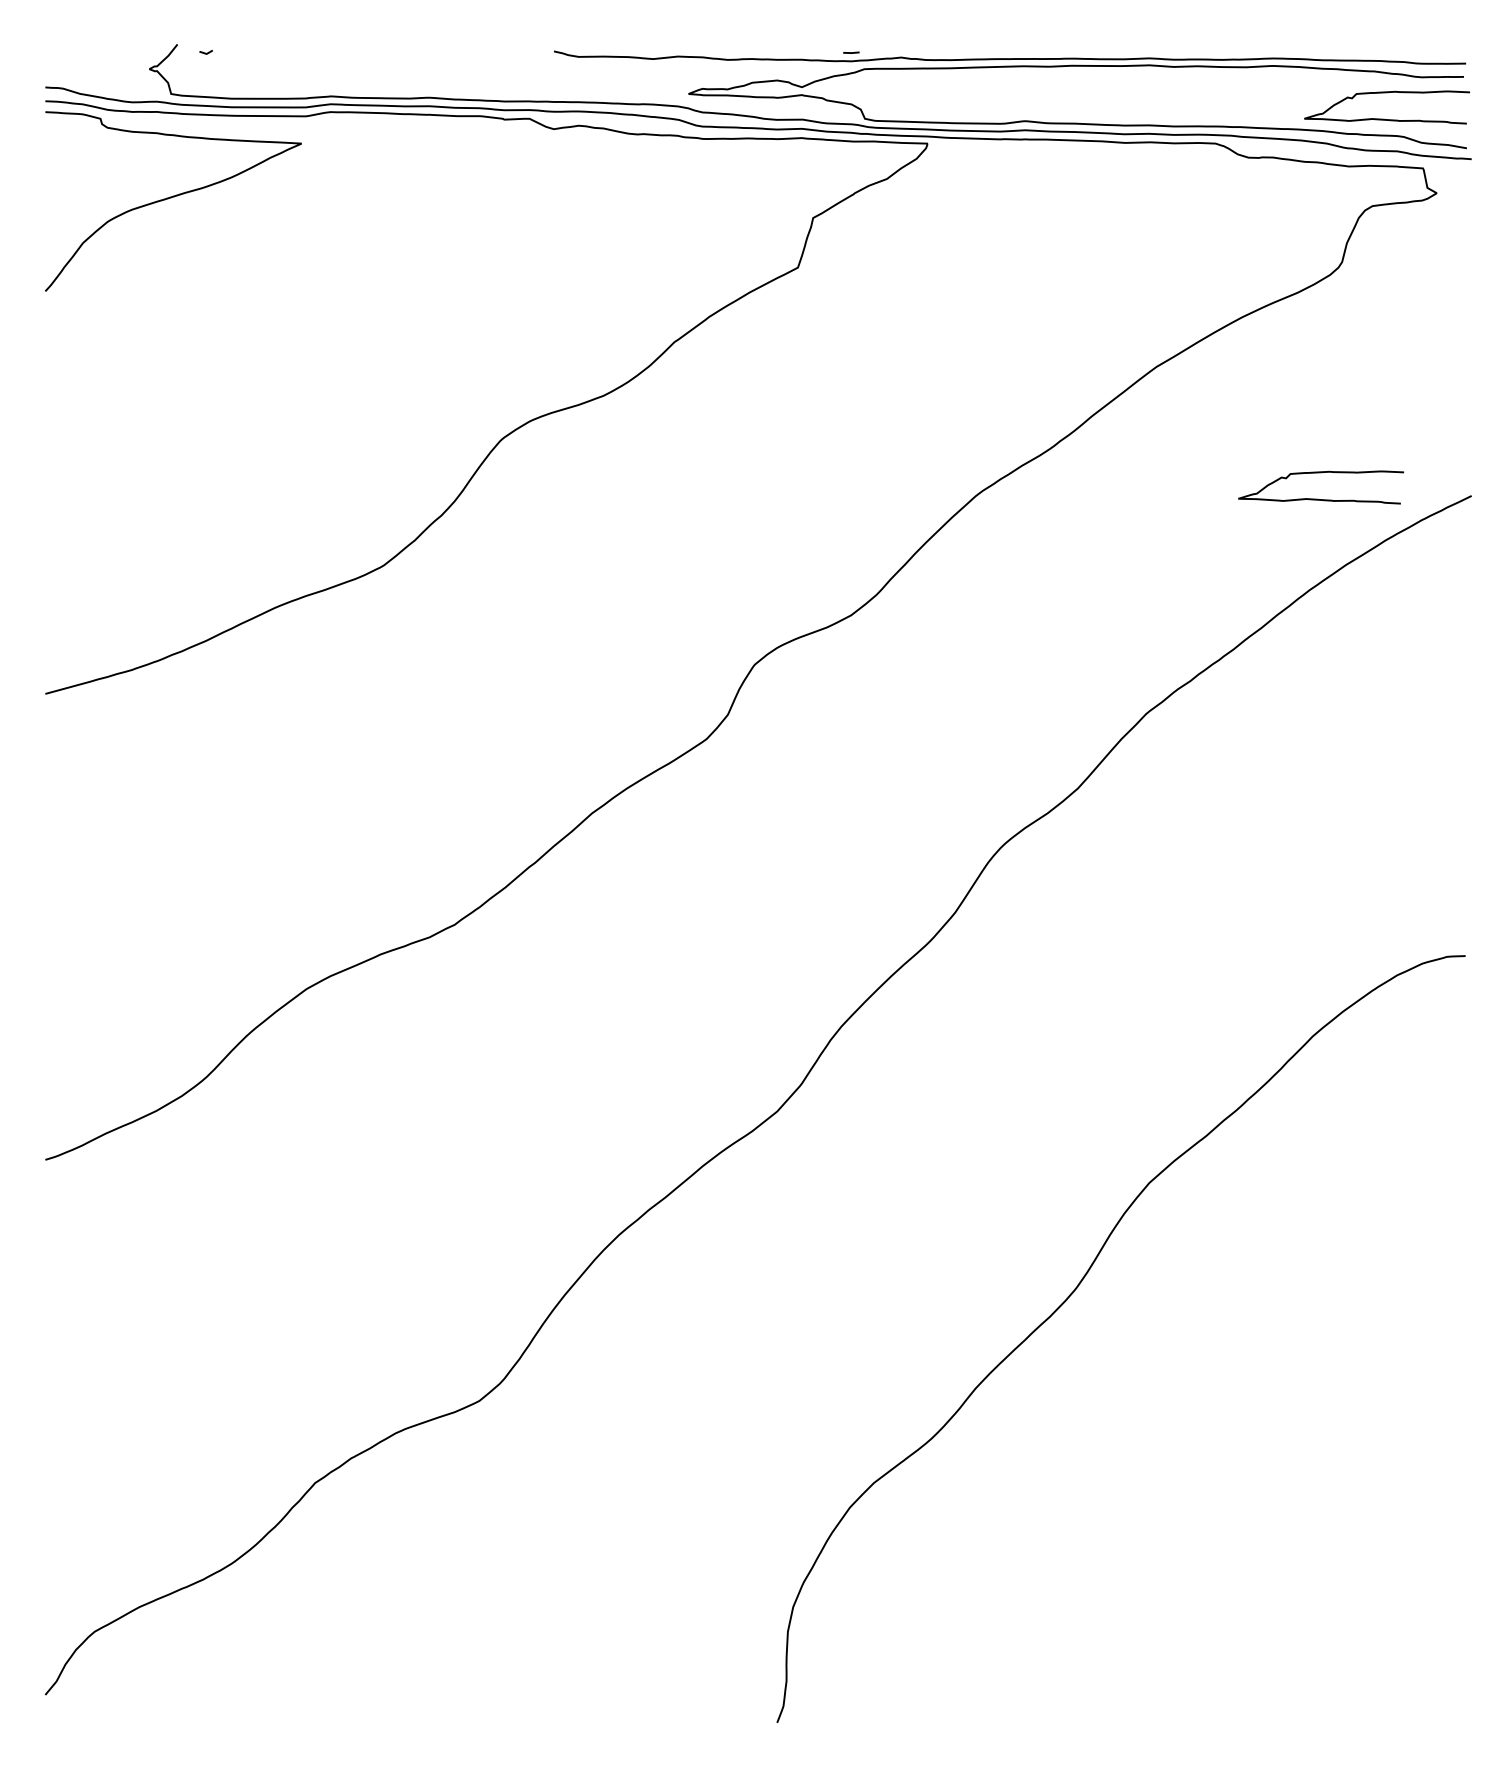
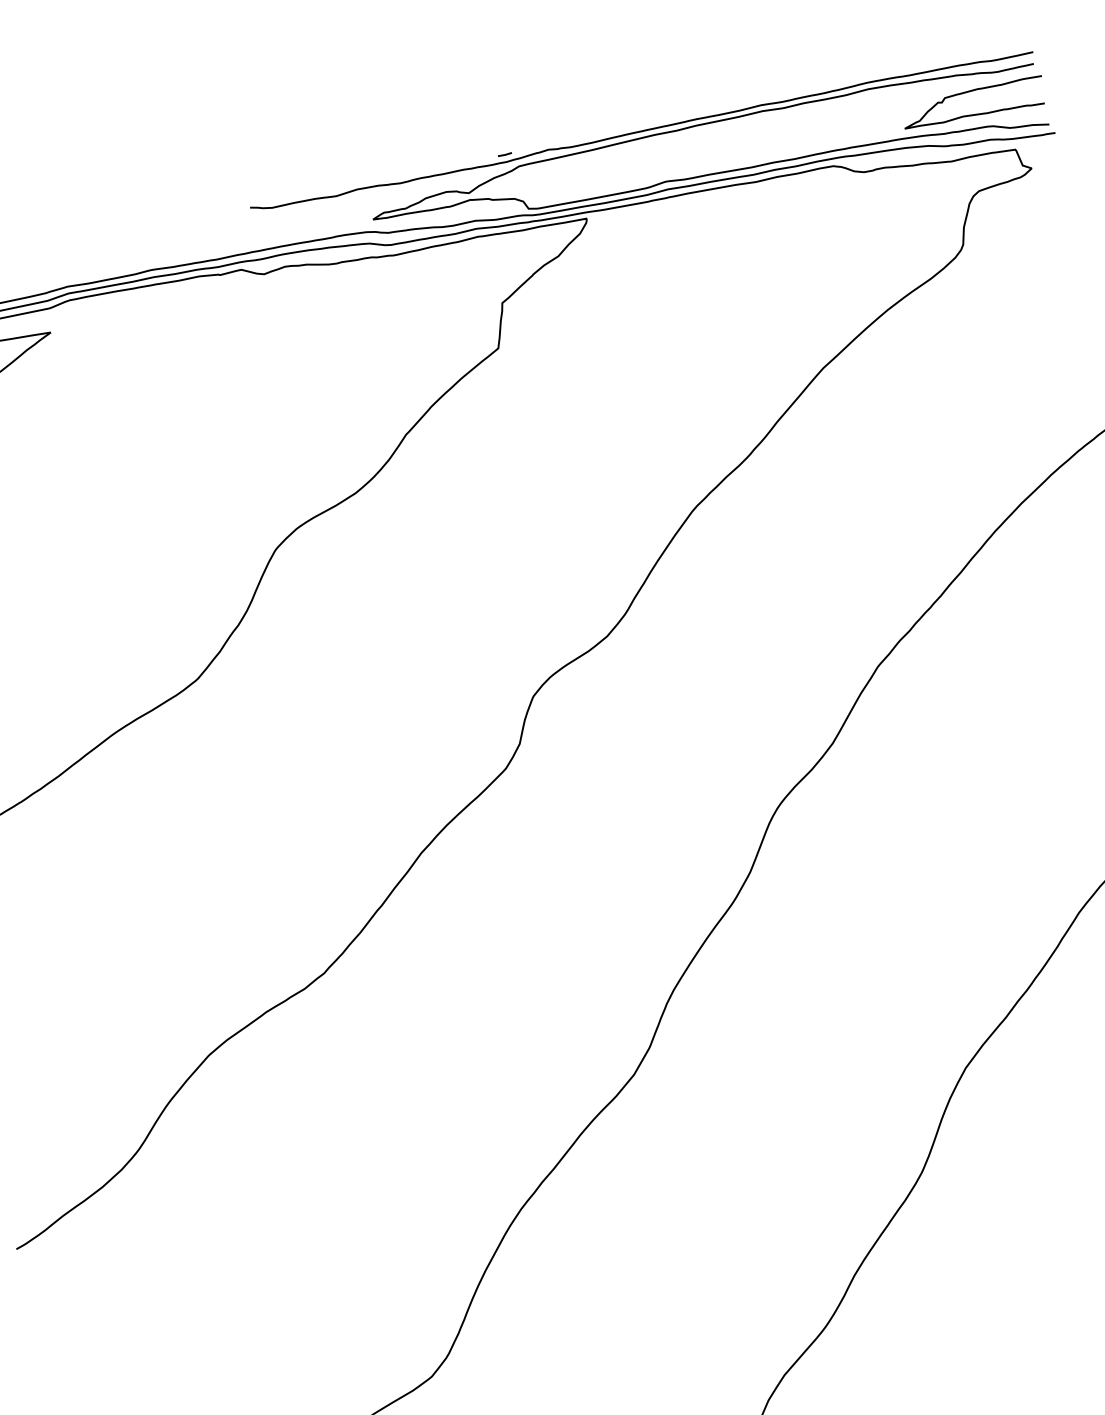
curve: (1318, 498) -> (986, 451), removed

